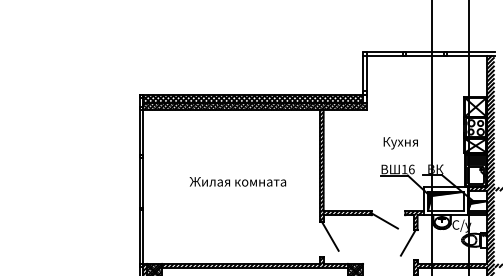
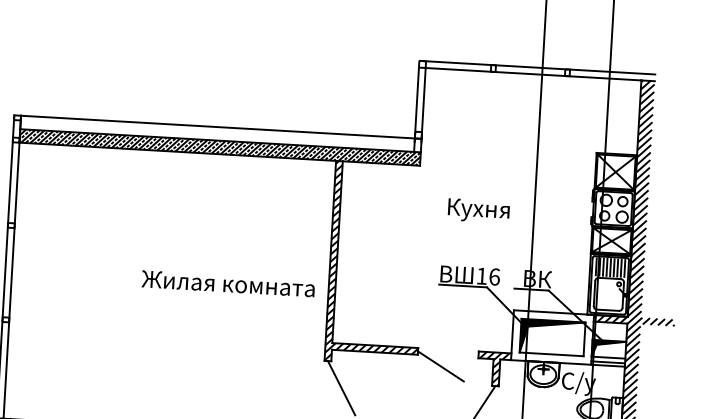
hatch: (252, 98) -> (216, 133), removed
text: (400, 143) -> (478, 211), moved
text: (237, 181) -> (227, 283), moved

